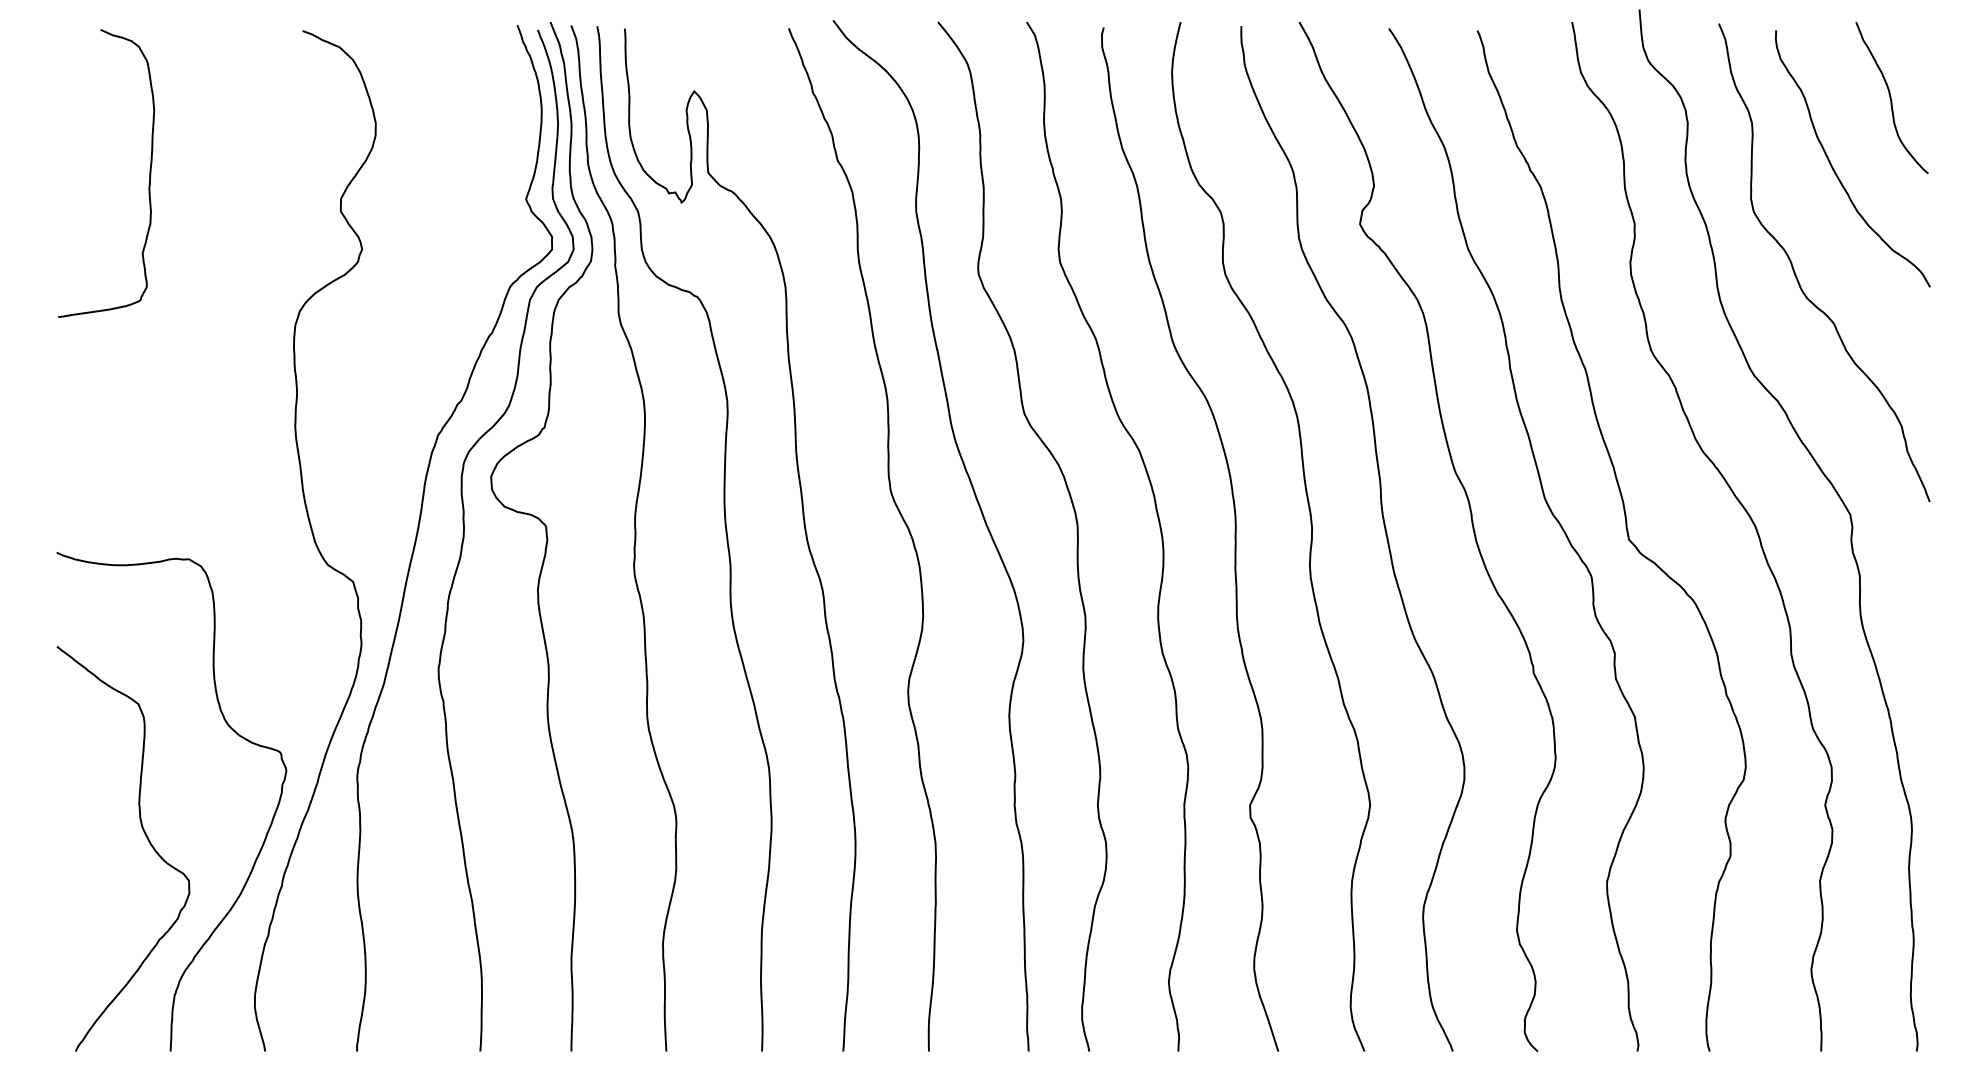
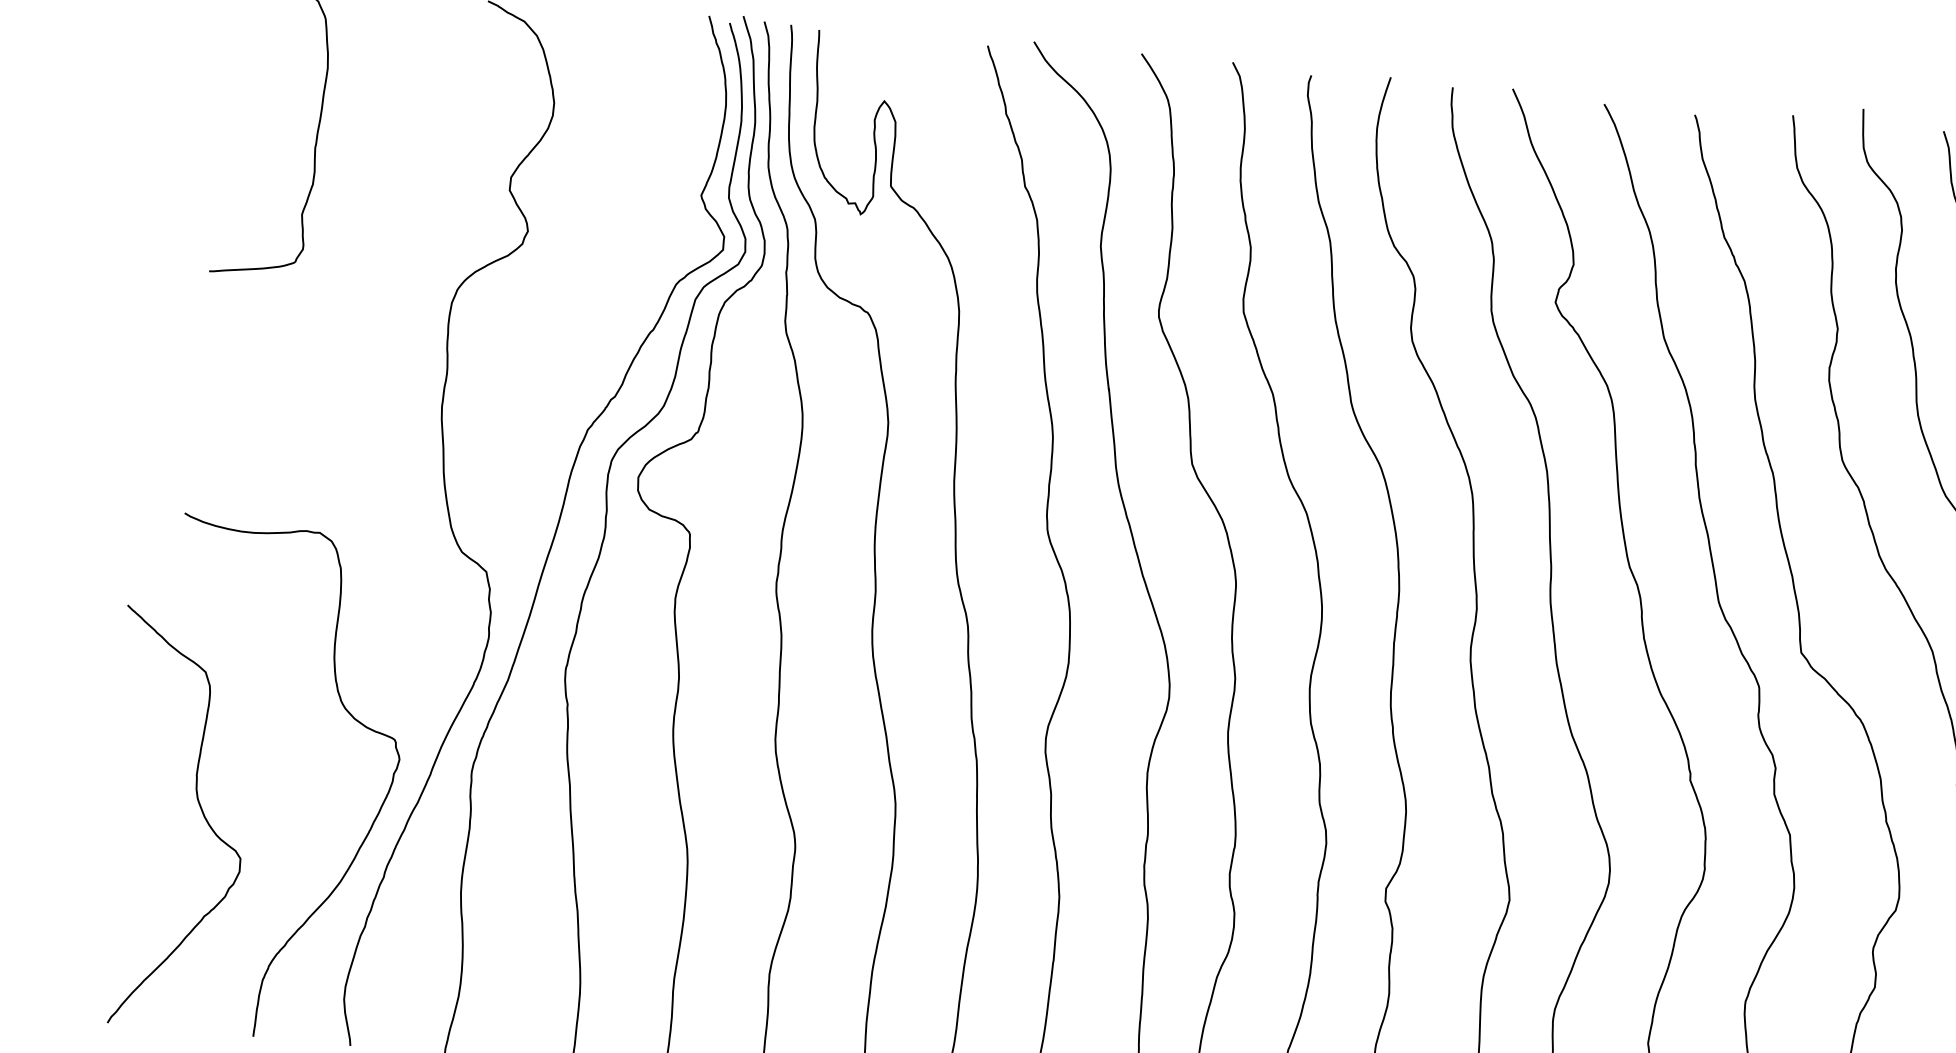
curve: (145, 836) -> (200, 808), moved

